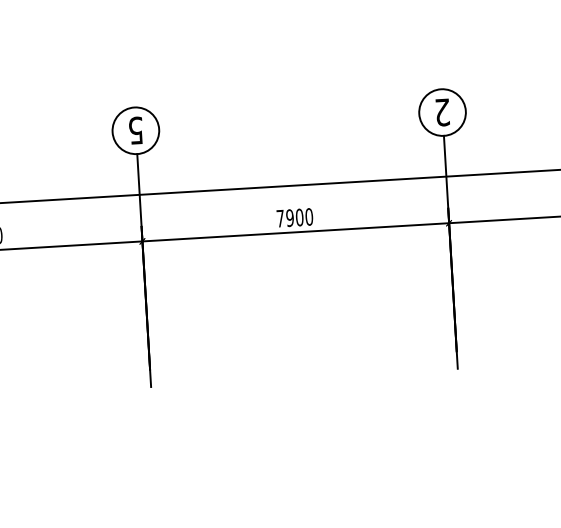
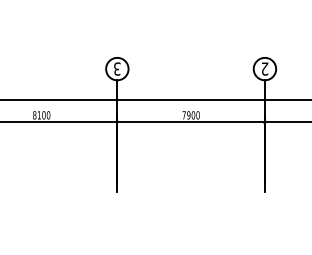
text: (136, 131) -> (117, 69), 5 -> 3

